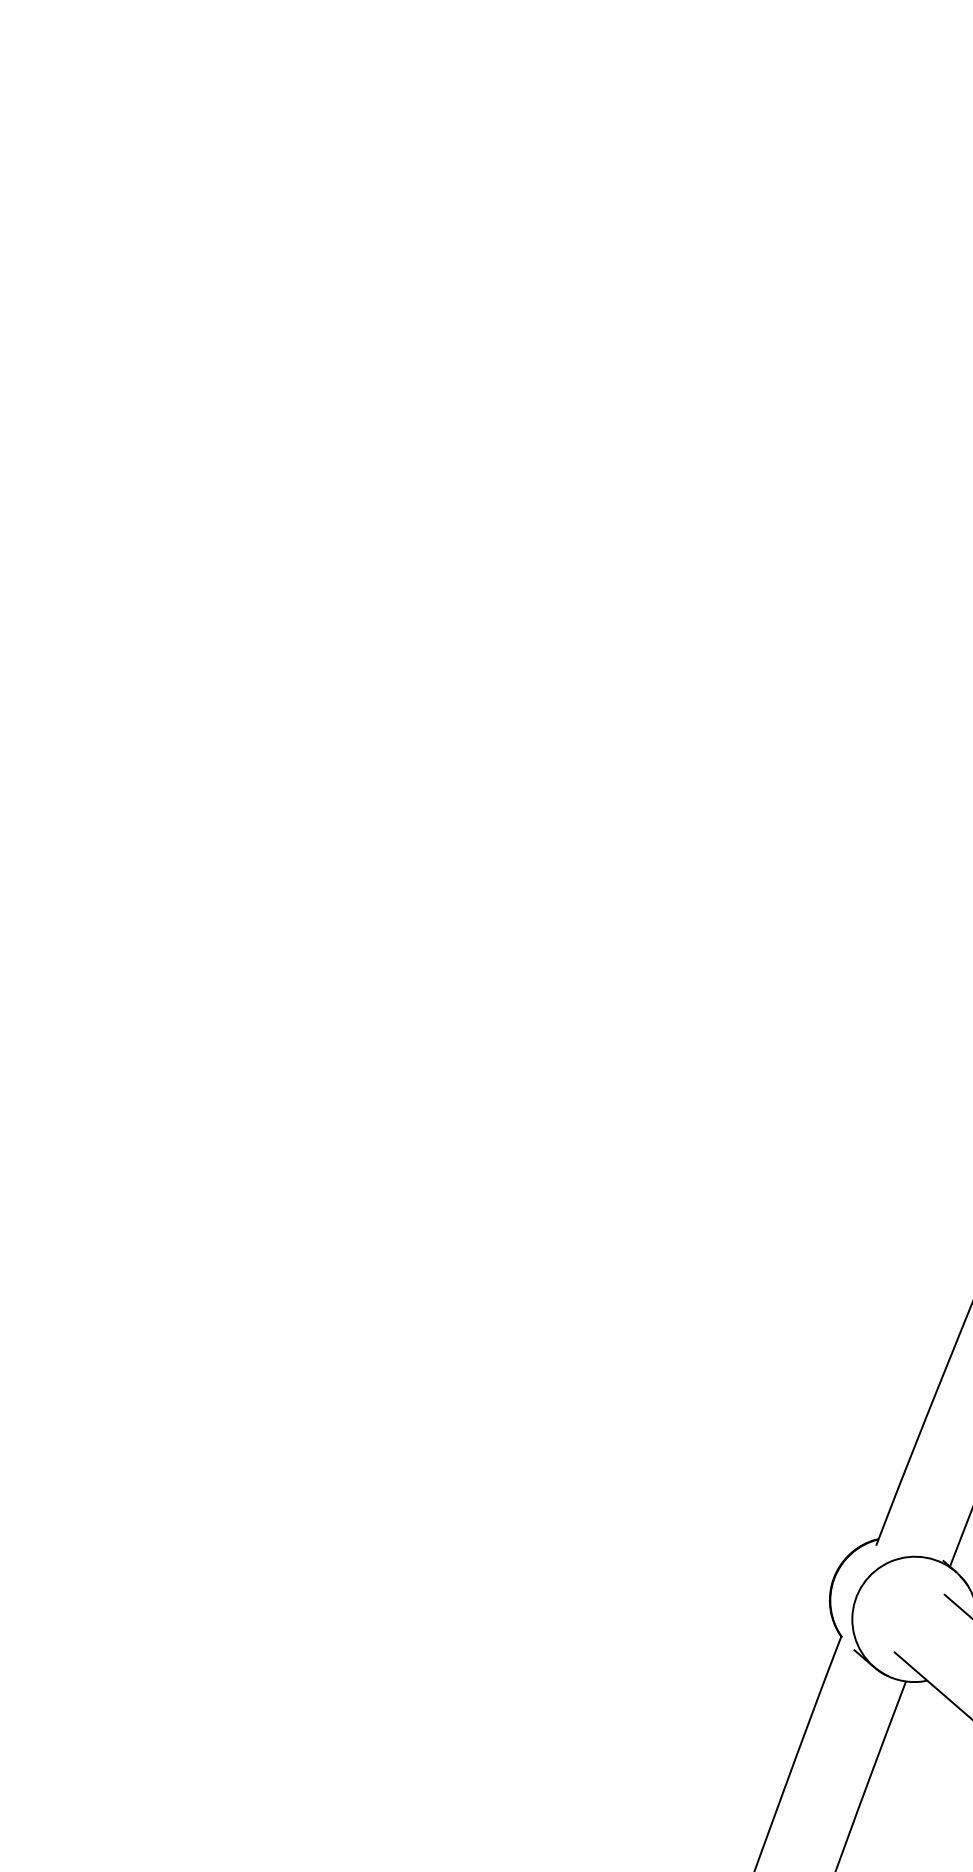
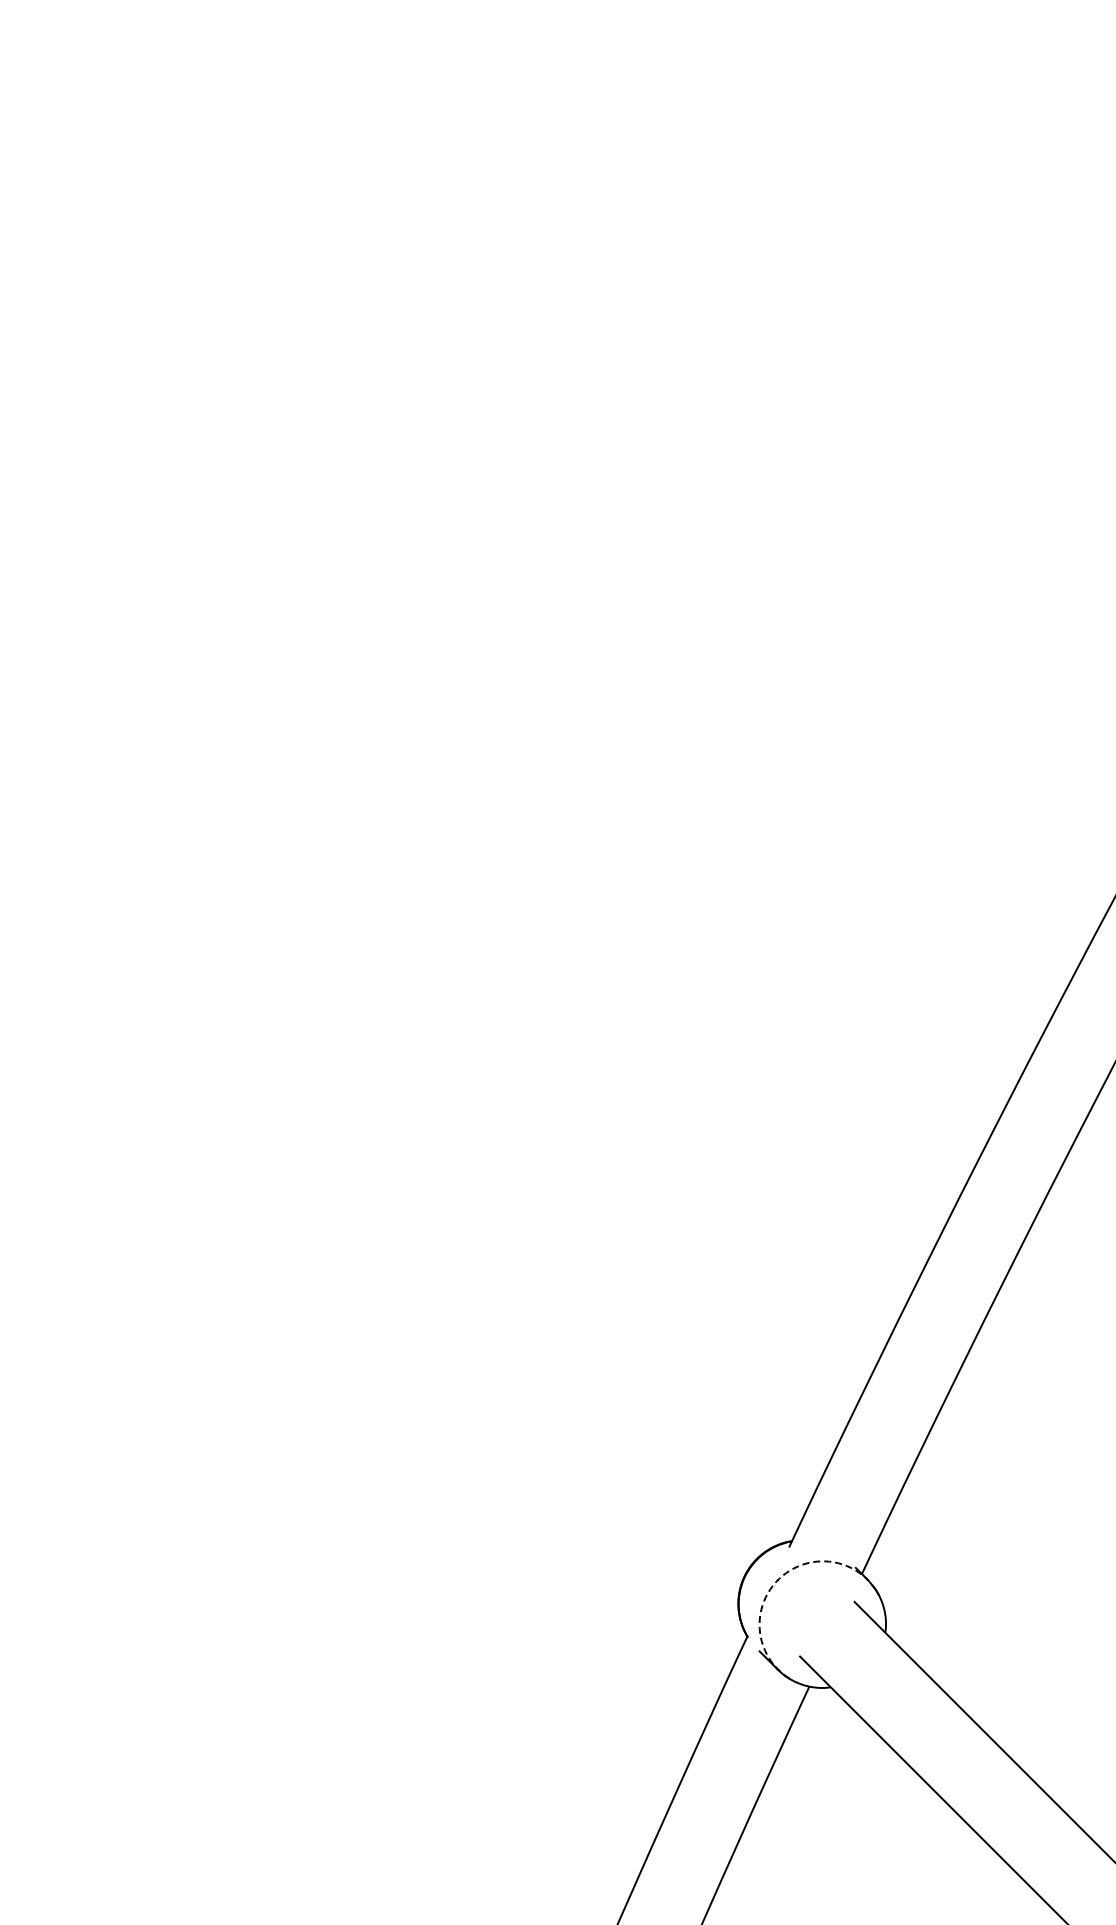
arc: (863, 1584) -> (773, 1585), solid -> dashed

